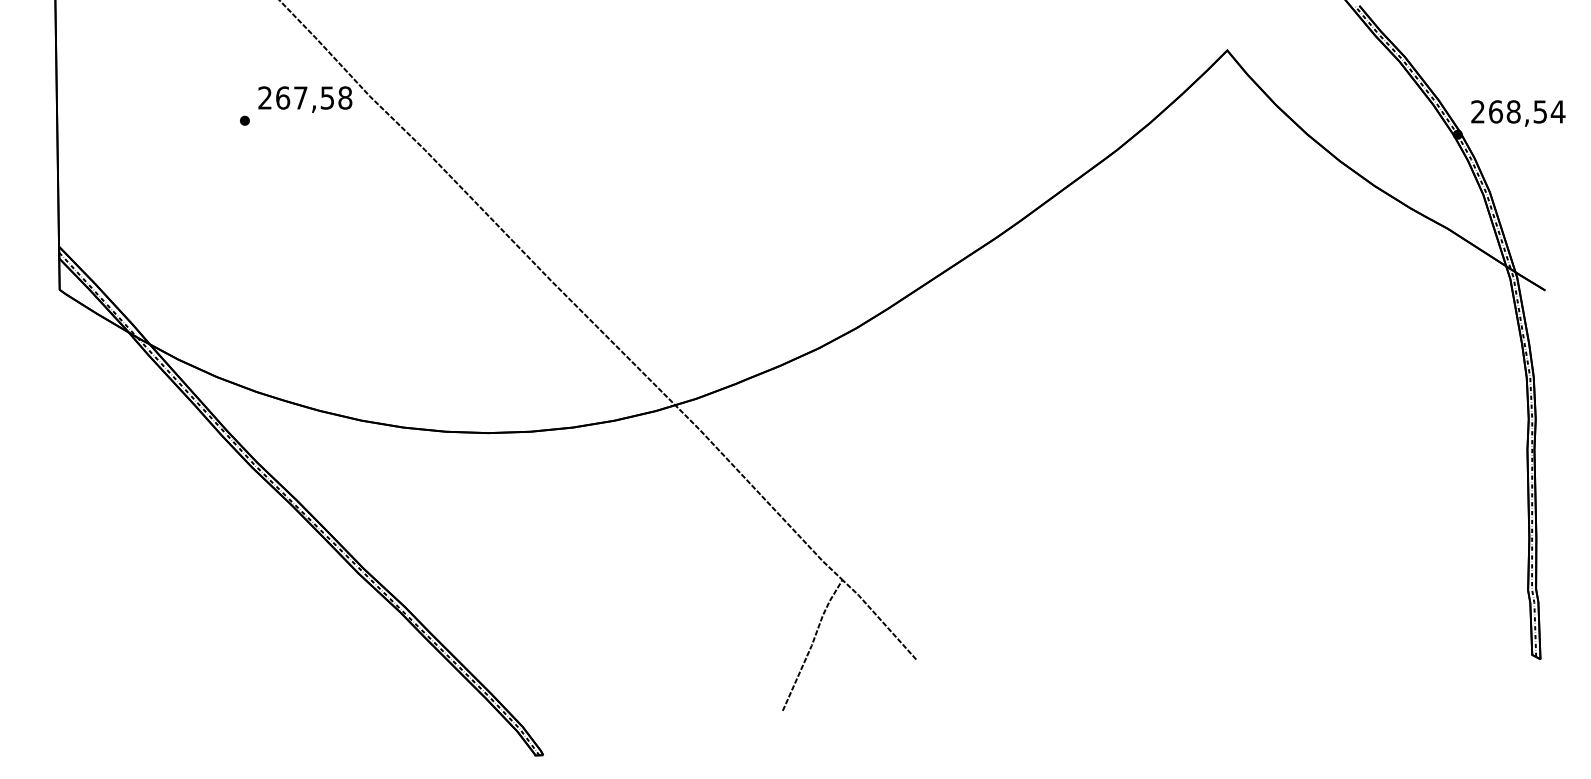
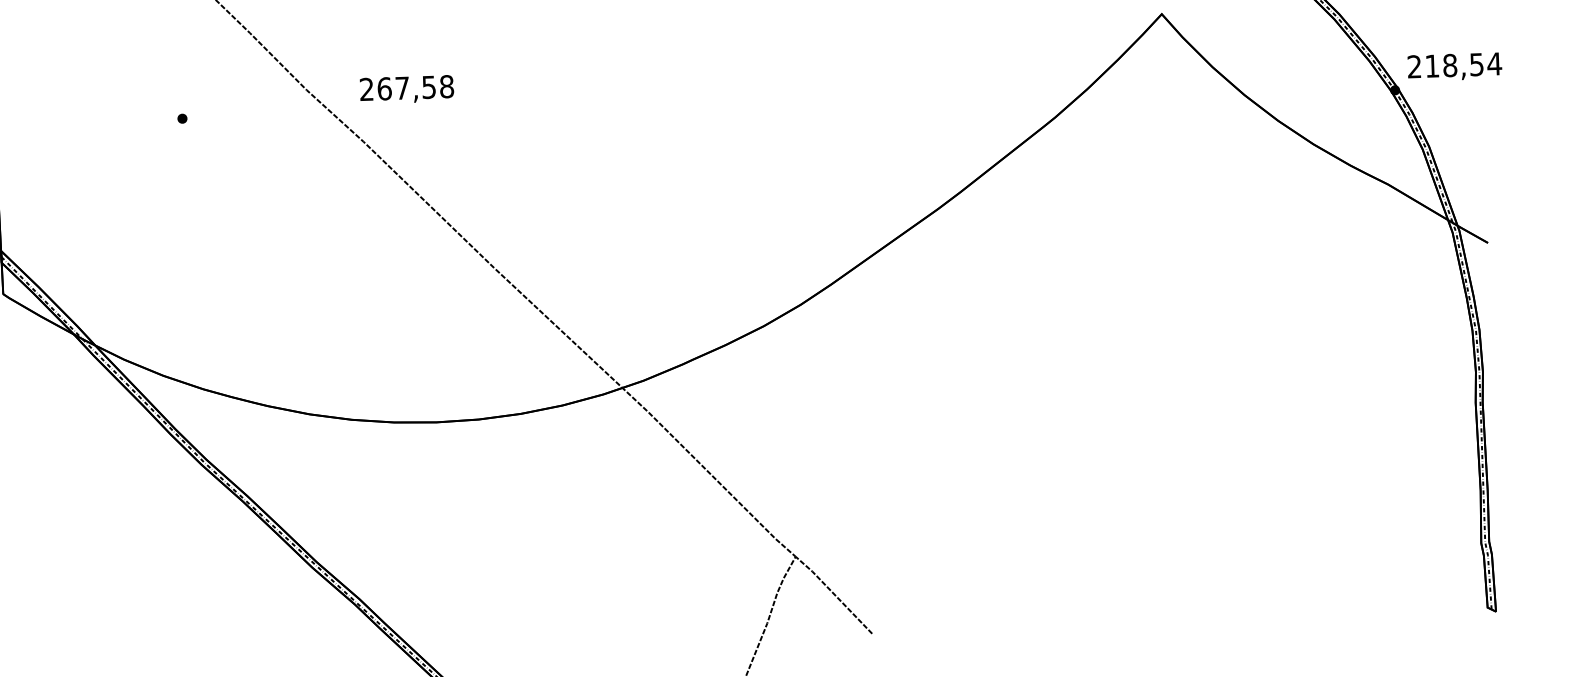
text: (305, 99) -> (407, 89), moved
text: (1495, 111) -> (1431, 65), 268,54 -> 218,54

